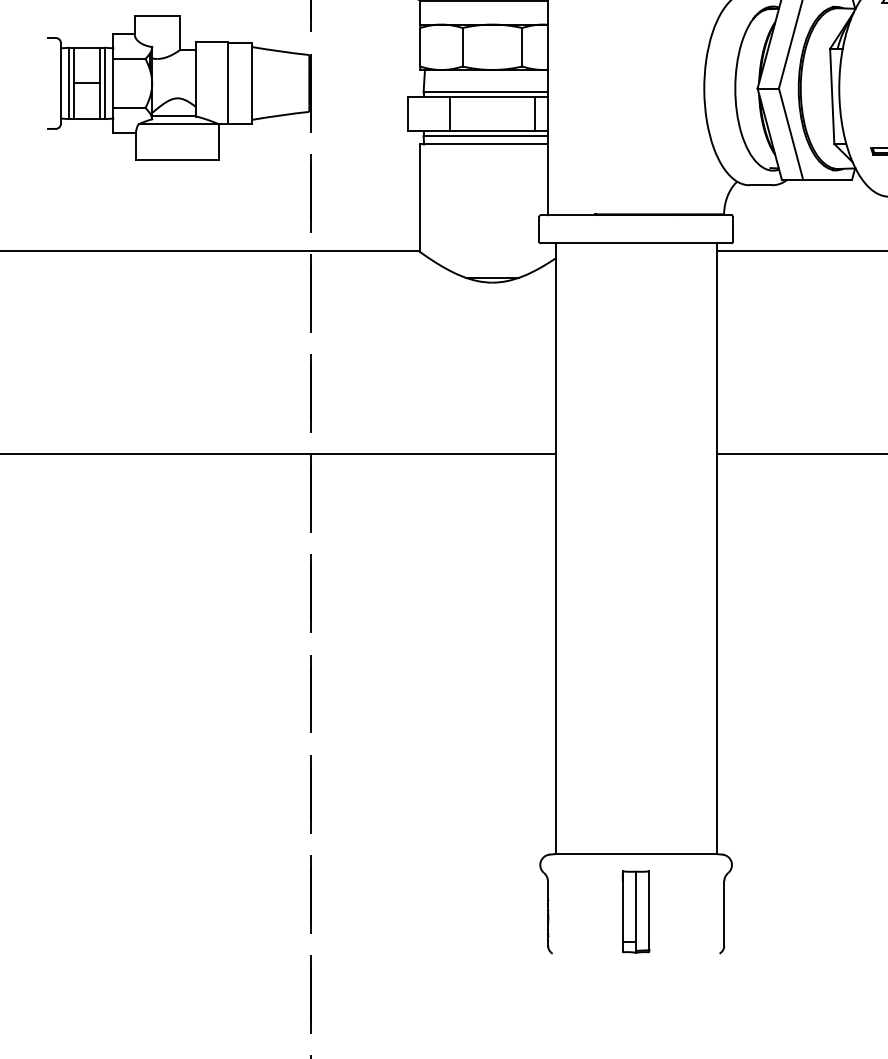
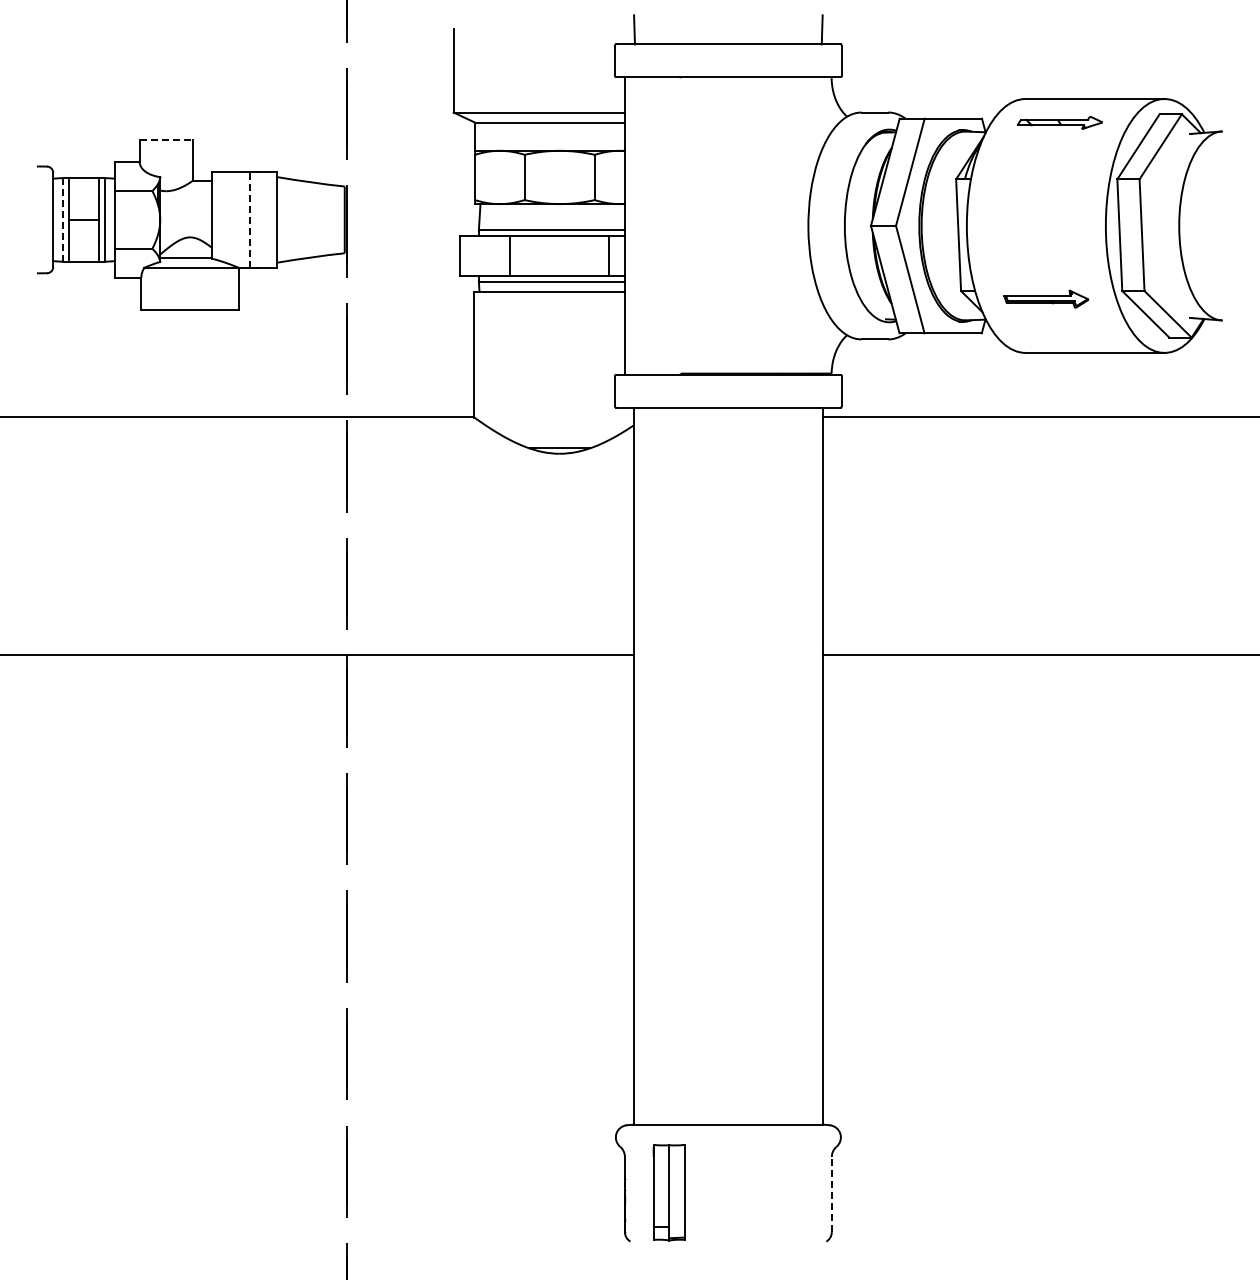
line: (157, 15) -> (166, 140), solid -> dashed
line: (68, 83) -> (62, 219), solid -> dashed
line: (228, 83) -> (249, 219), solid -> dashed
part: (635, 911) -> (668, 1192), moved
line: (723, 913) -> (831, 1194), solid -> dashed

